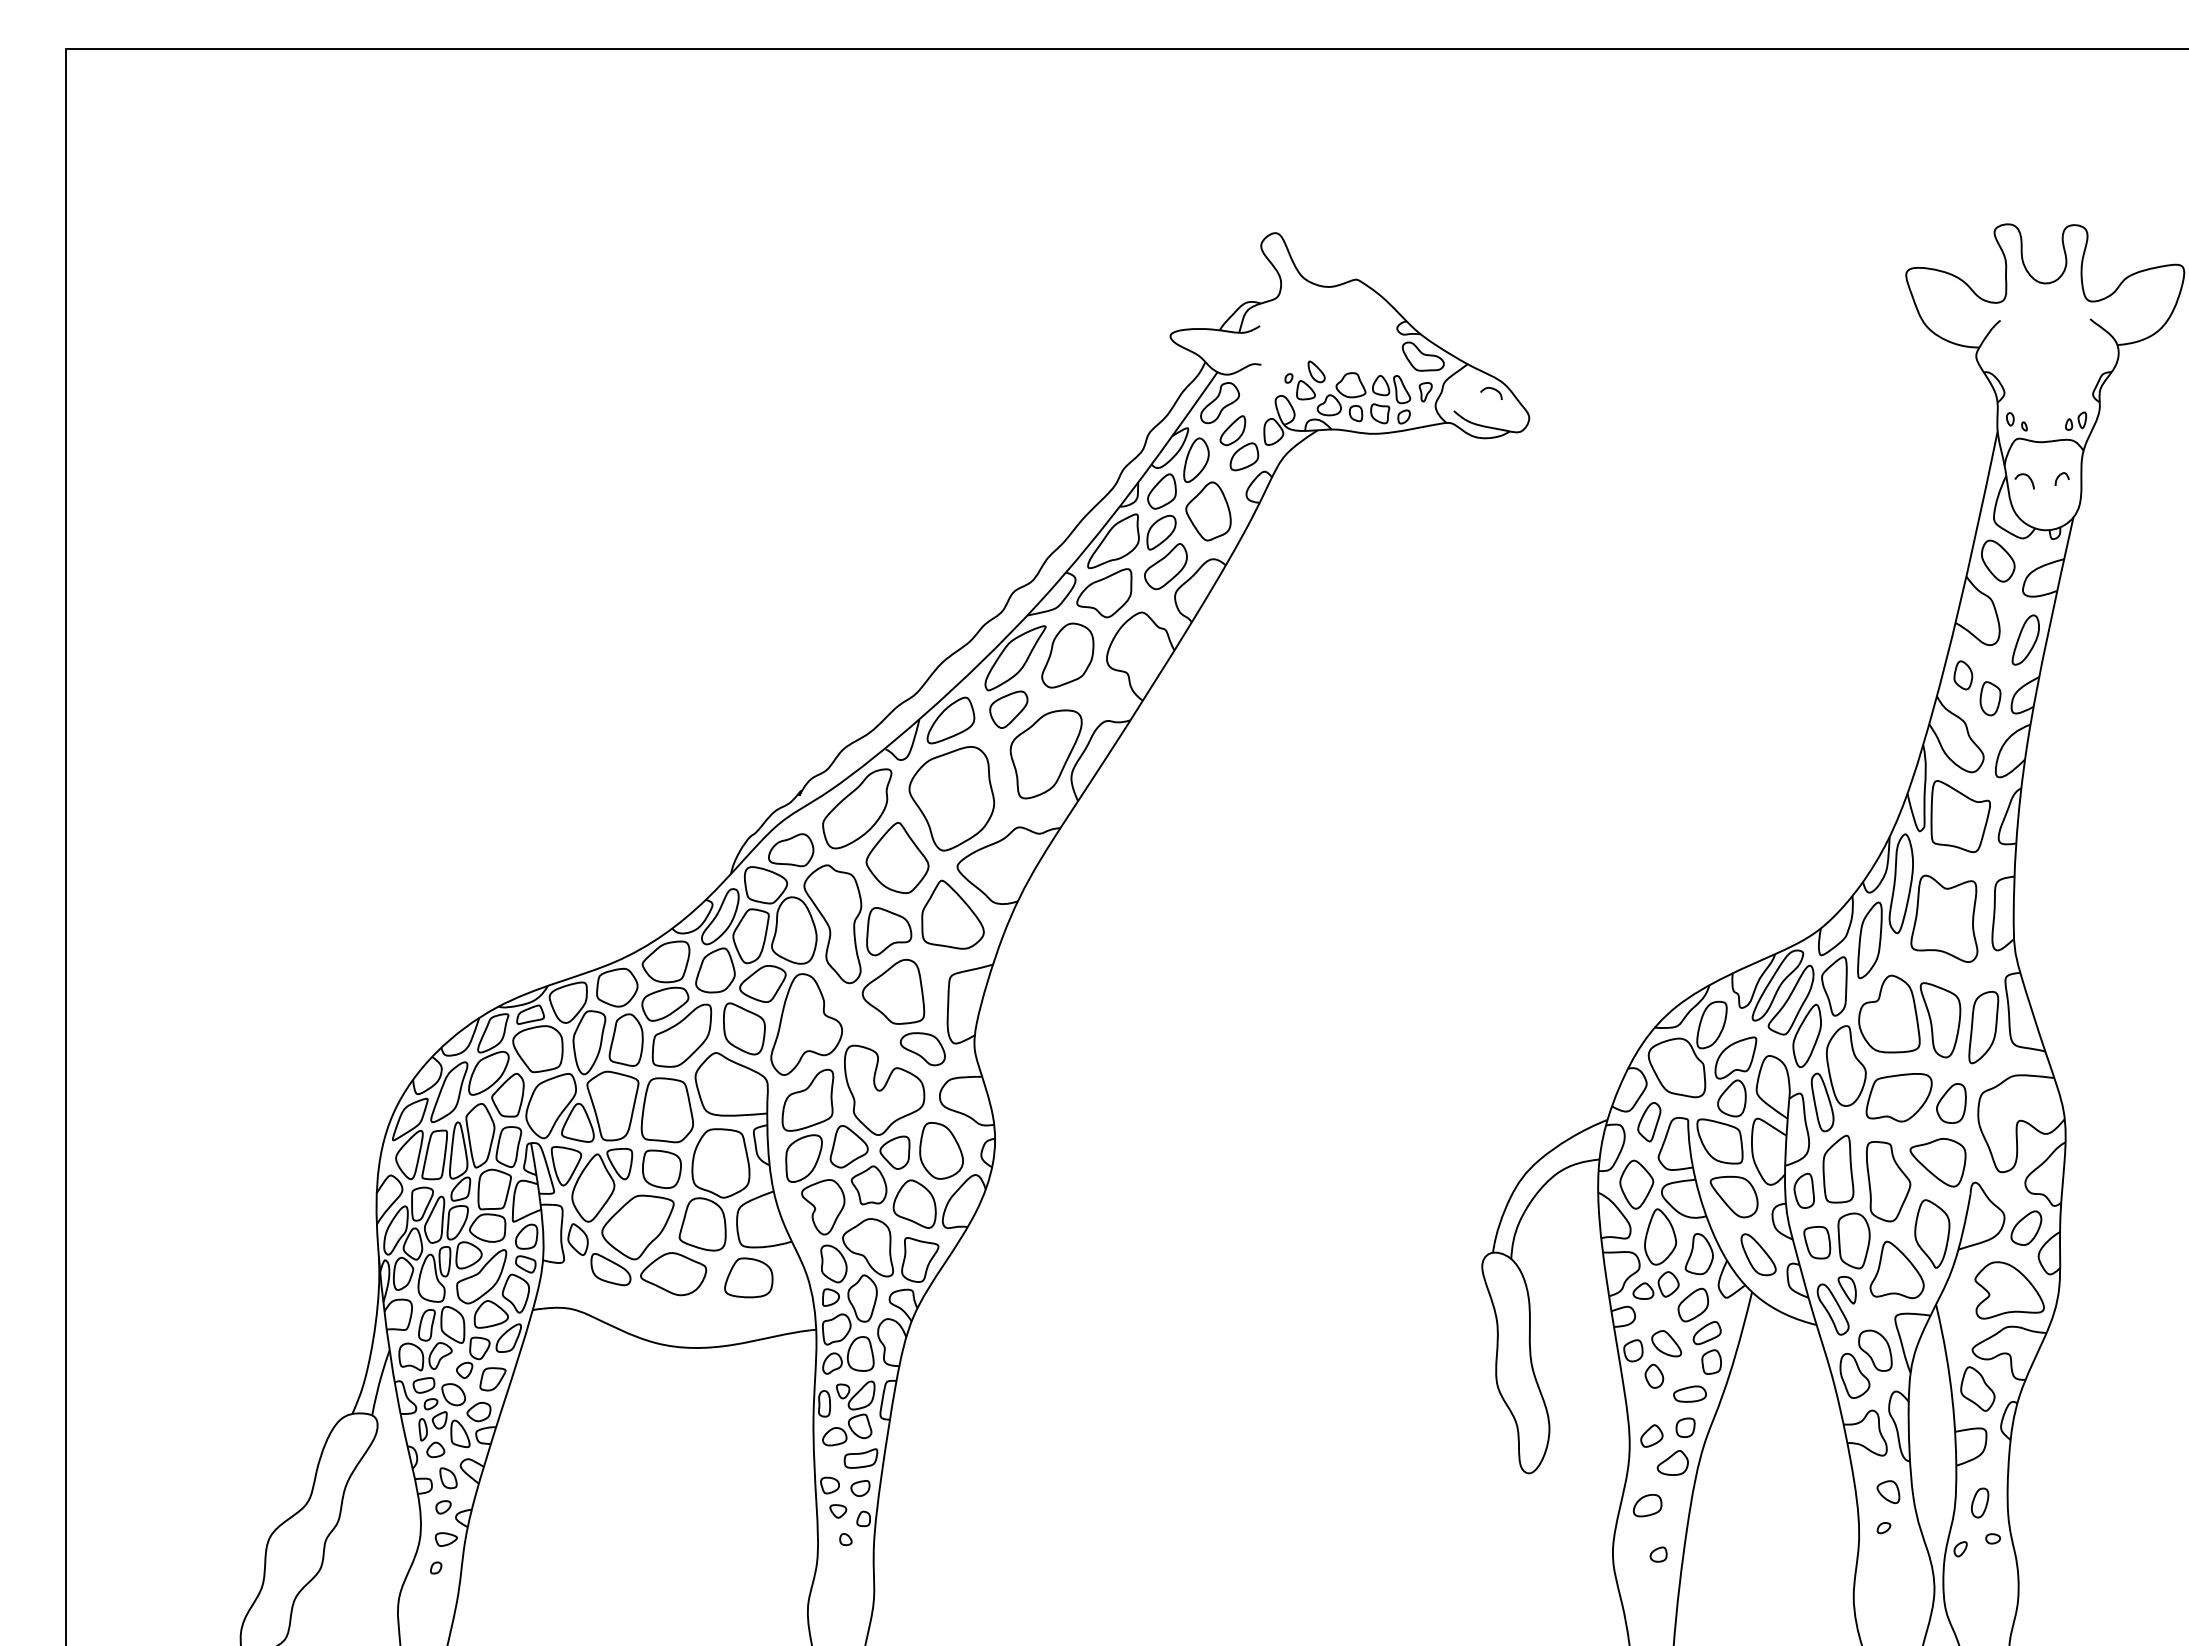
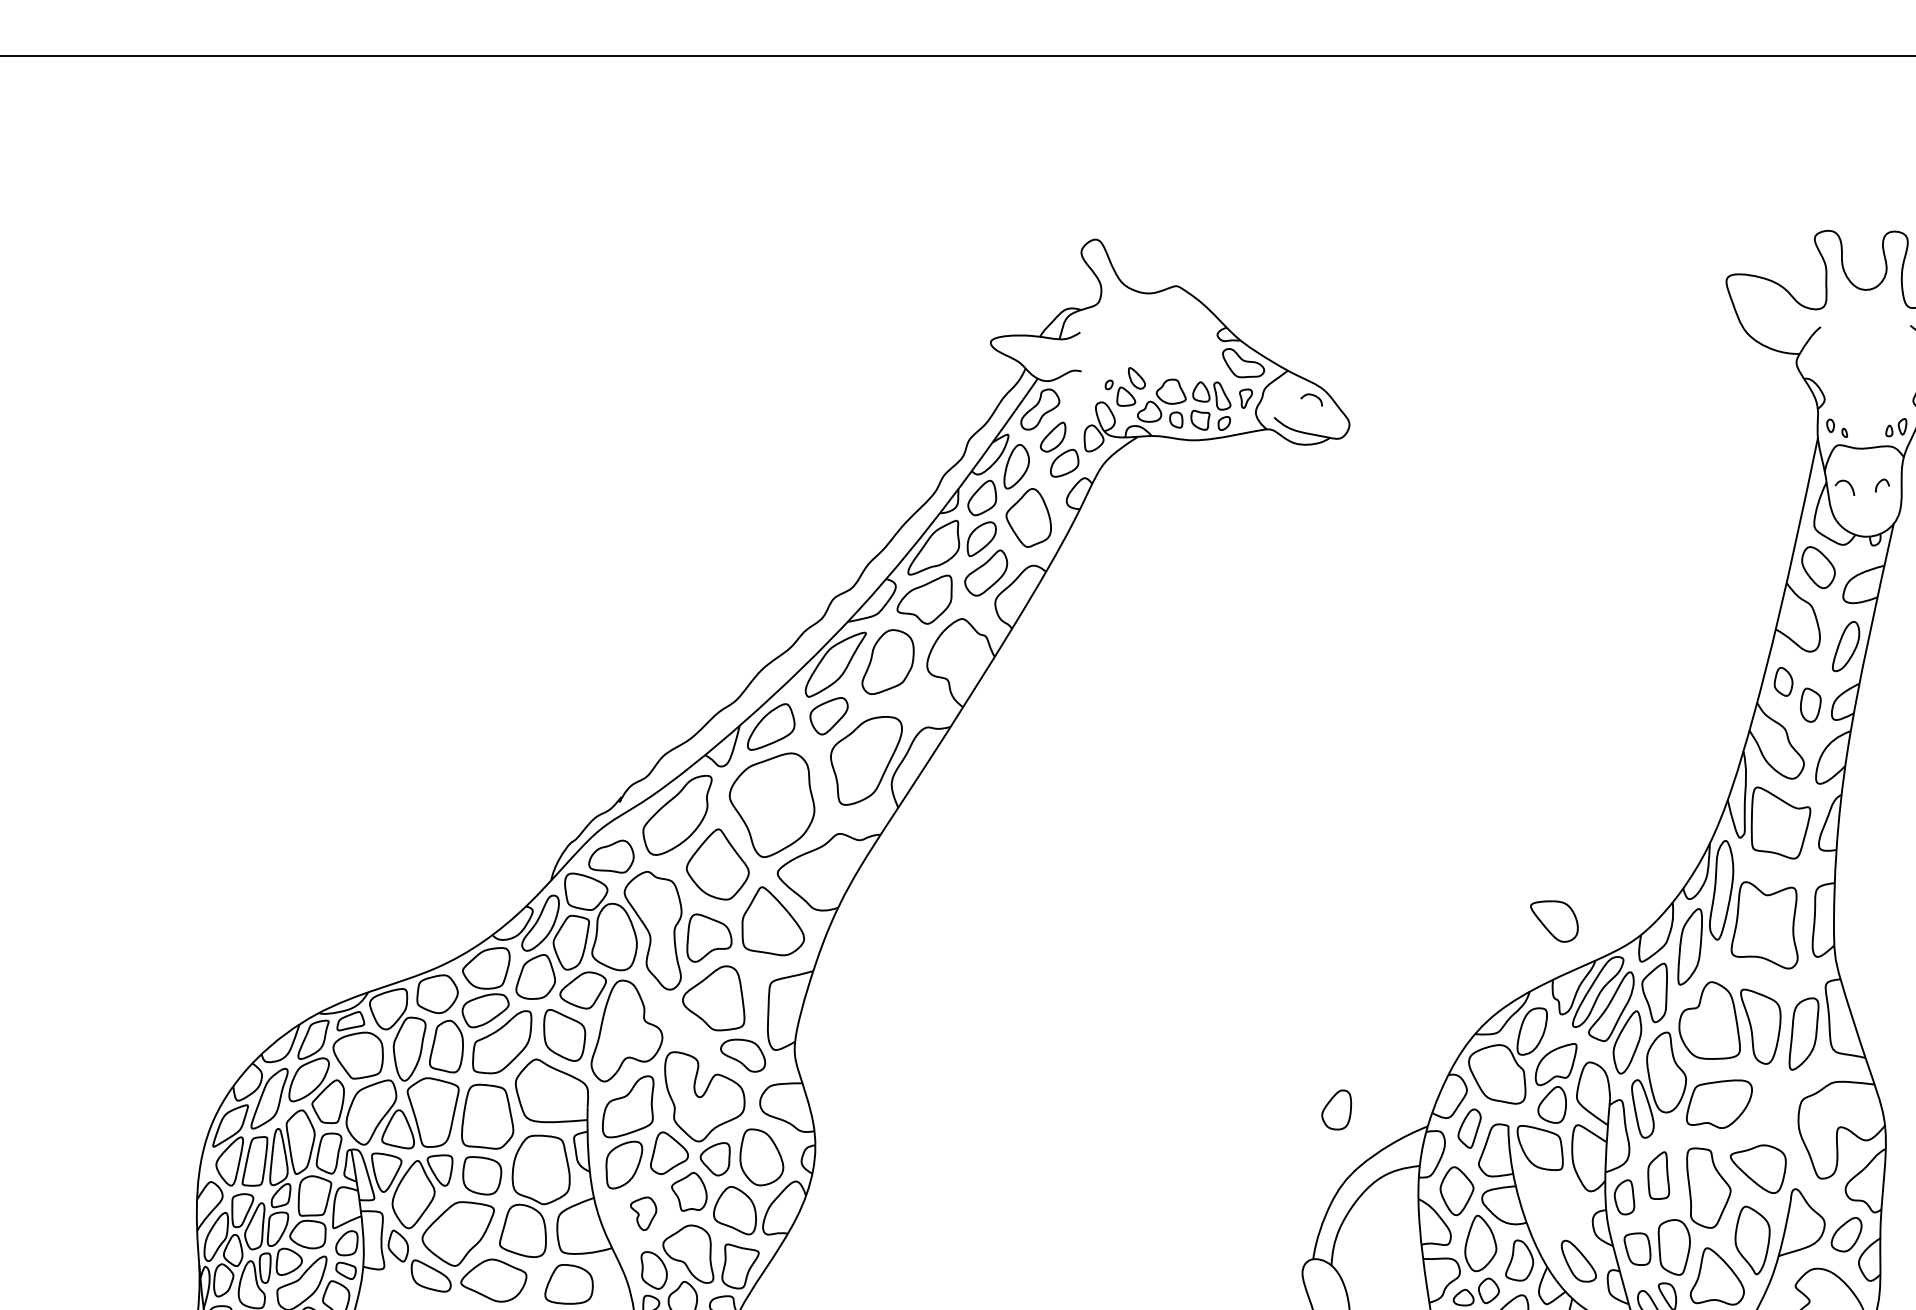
part: (1951, 1103) -> (1336, 1109), moved
part: (1838, 1168) -> (1658, 1174), size x0.7
part: (1733, 1196) -> (1553, 920), moved
part: (823, 1207) -> (643, 1213), size x0.6

